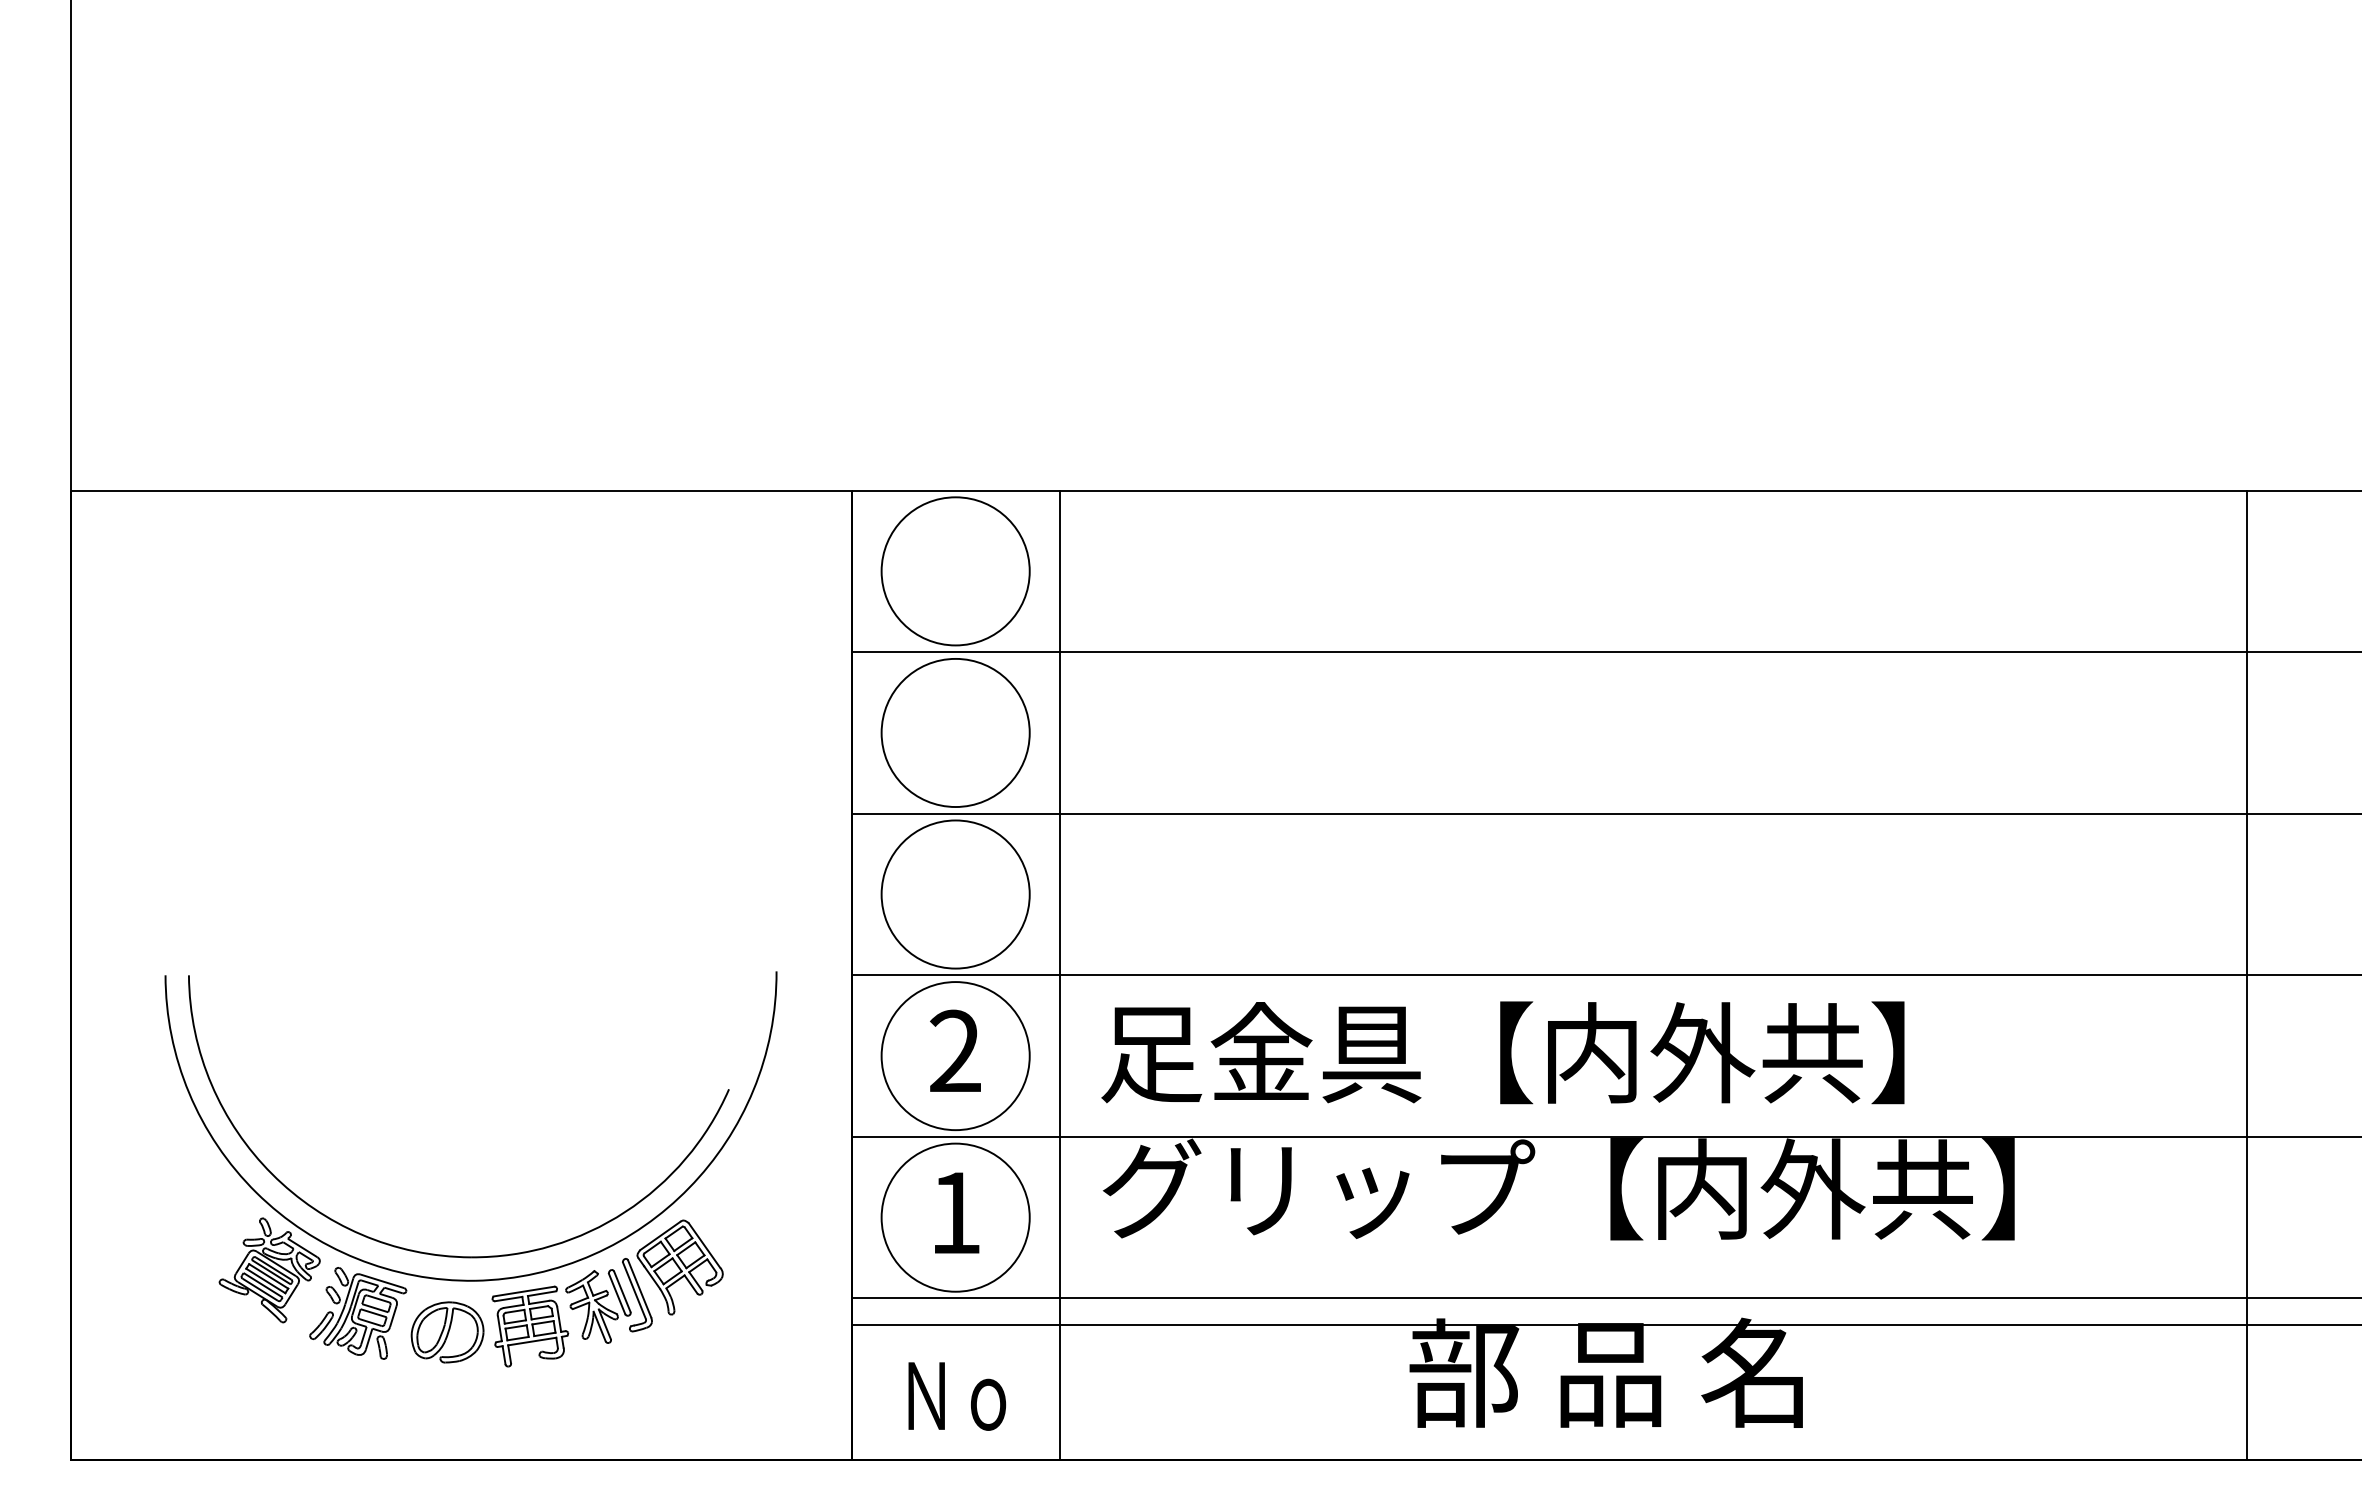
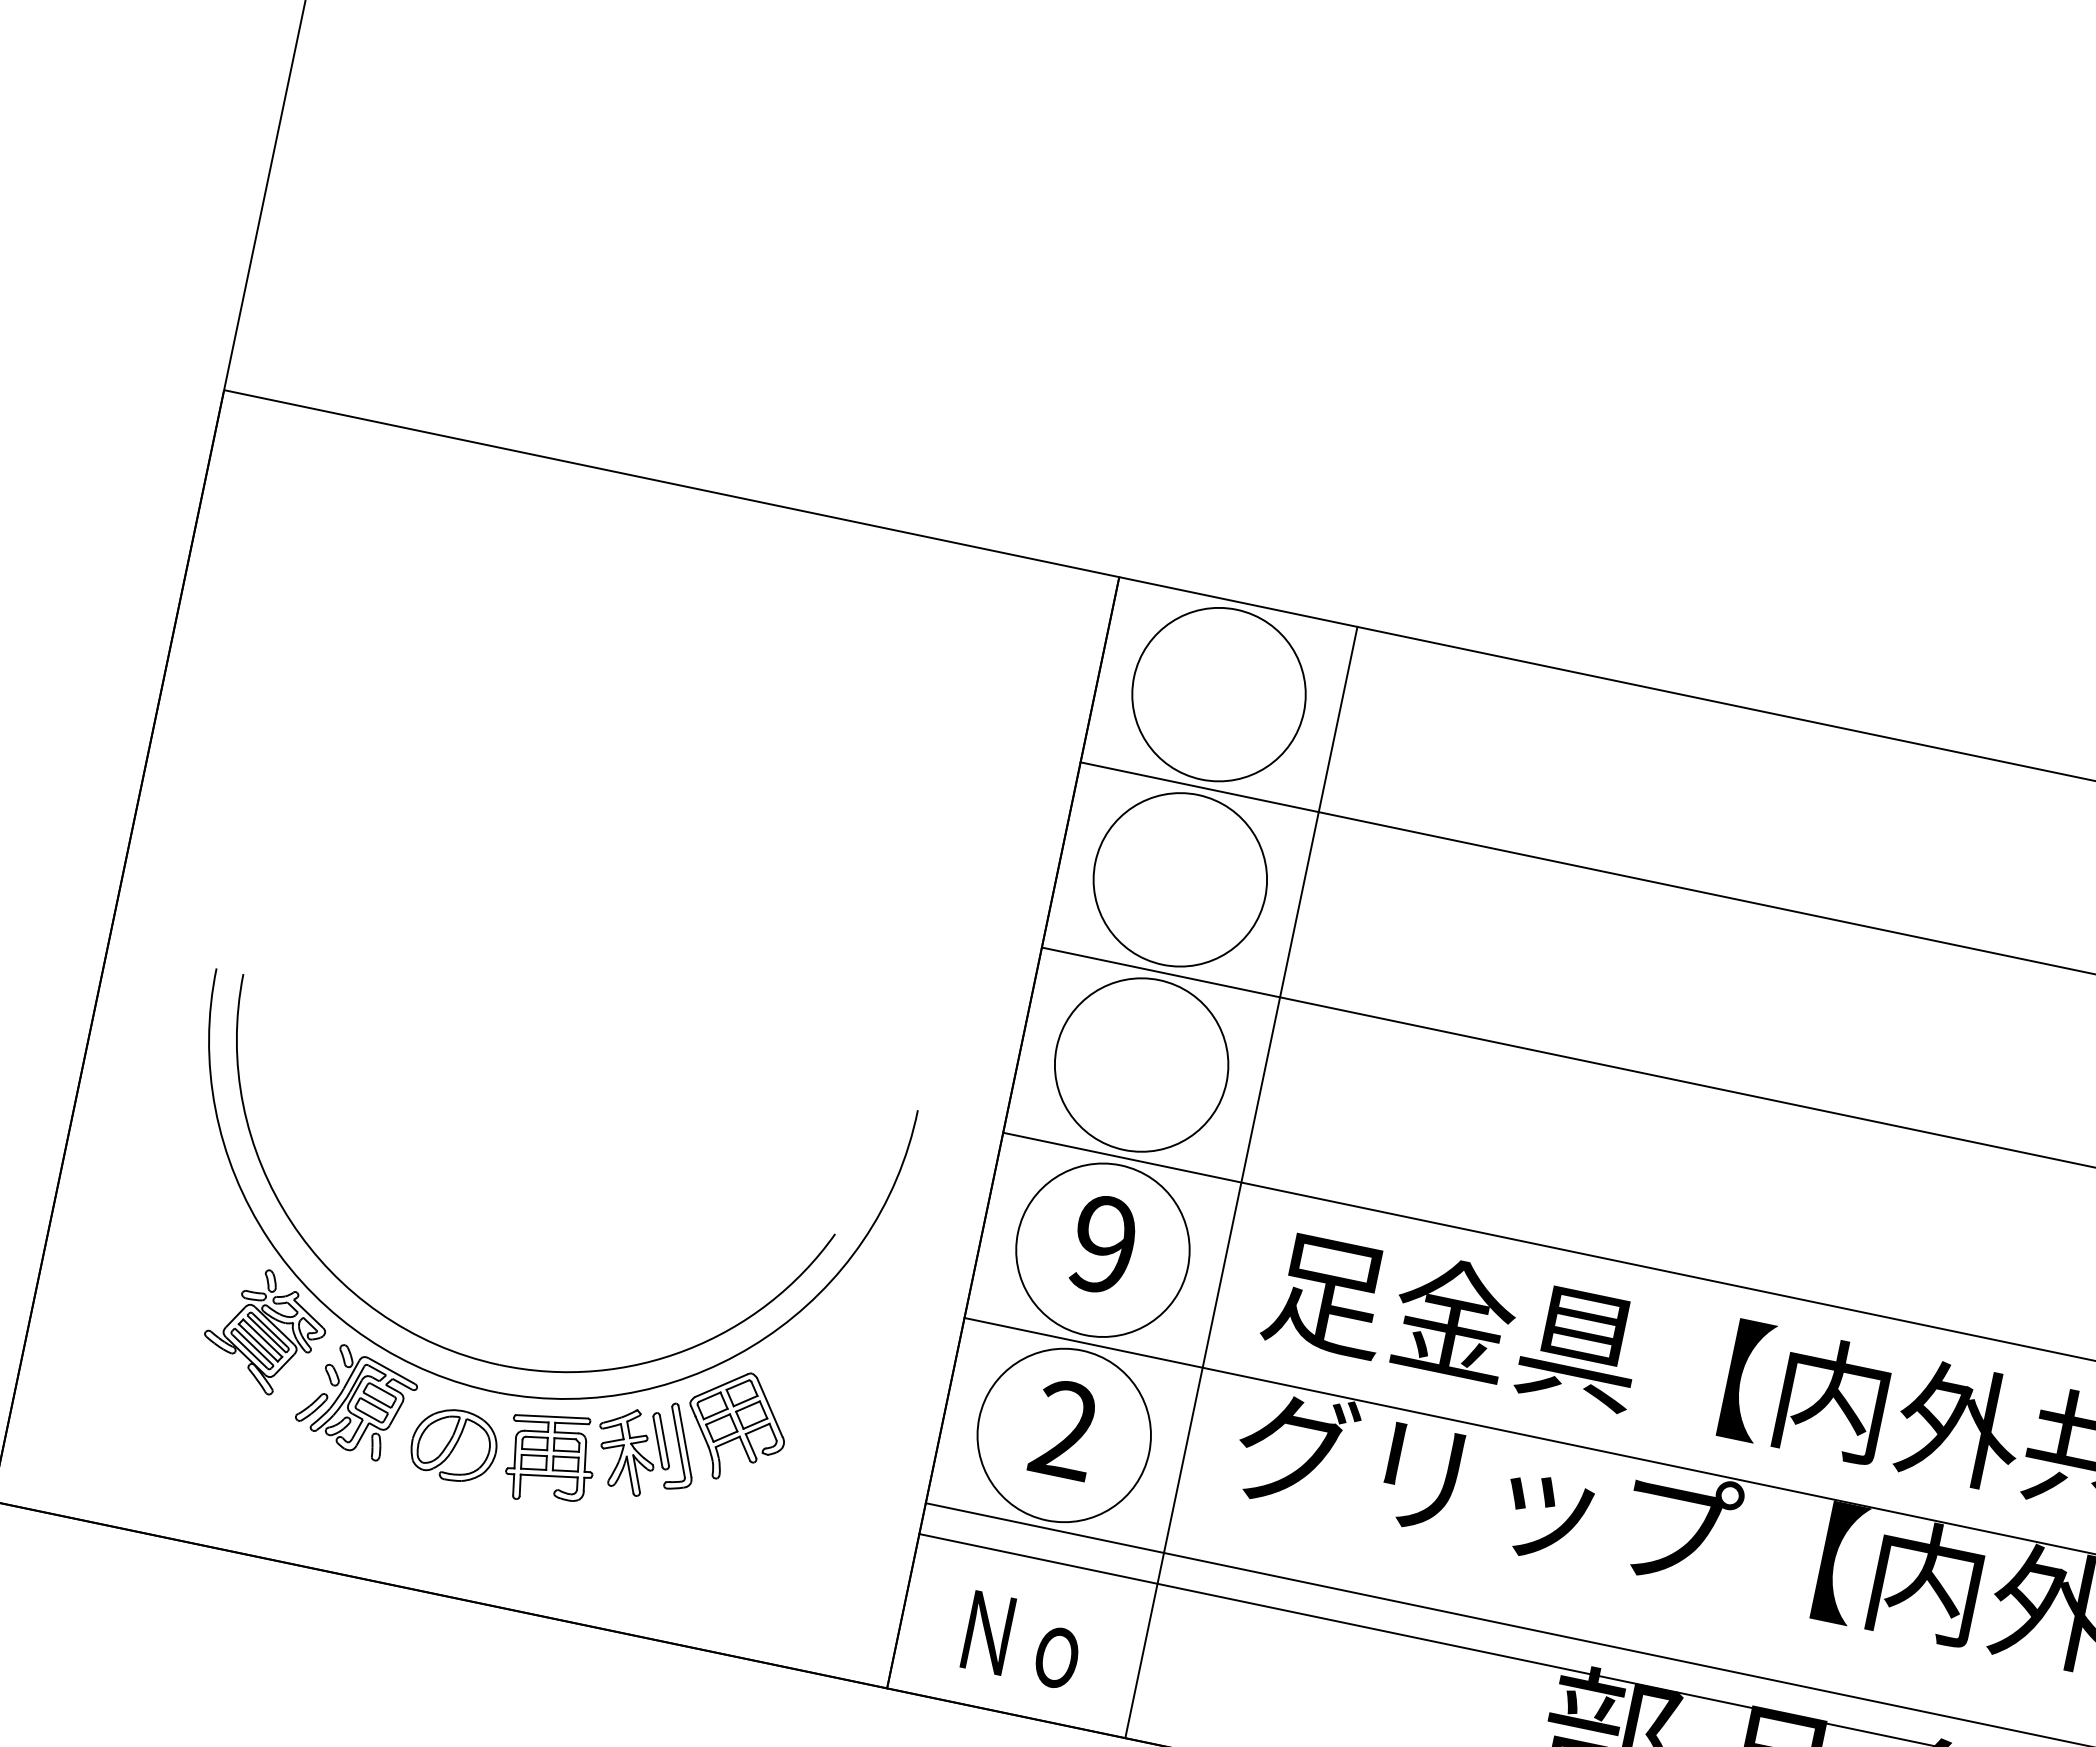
text: (955, 1051) -> (1103, 1244), 2 -> 9
text: (955, 1212) -> (1065, 1429), 1 -> 2

